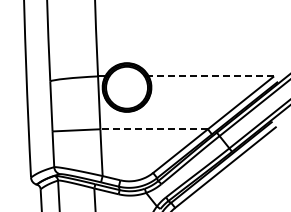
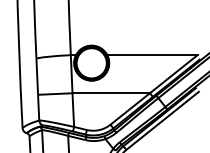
line: (211, 76) -> (152, 55), dashed -> solid
line: (154, 129) -> (111, 93), dashed -> solid

